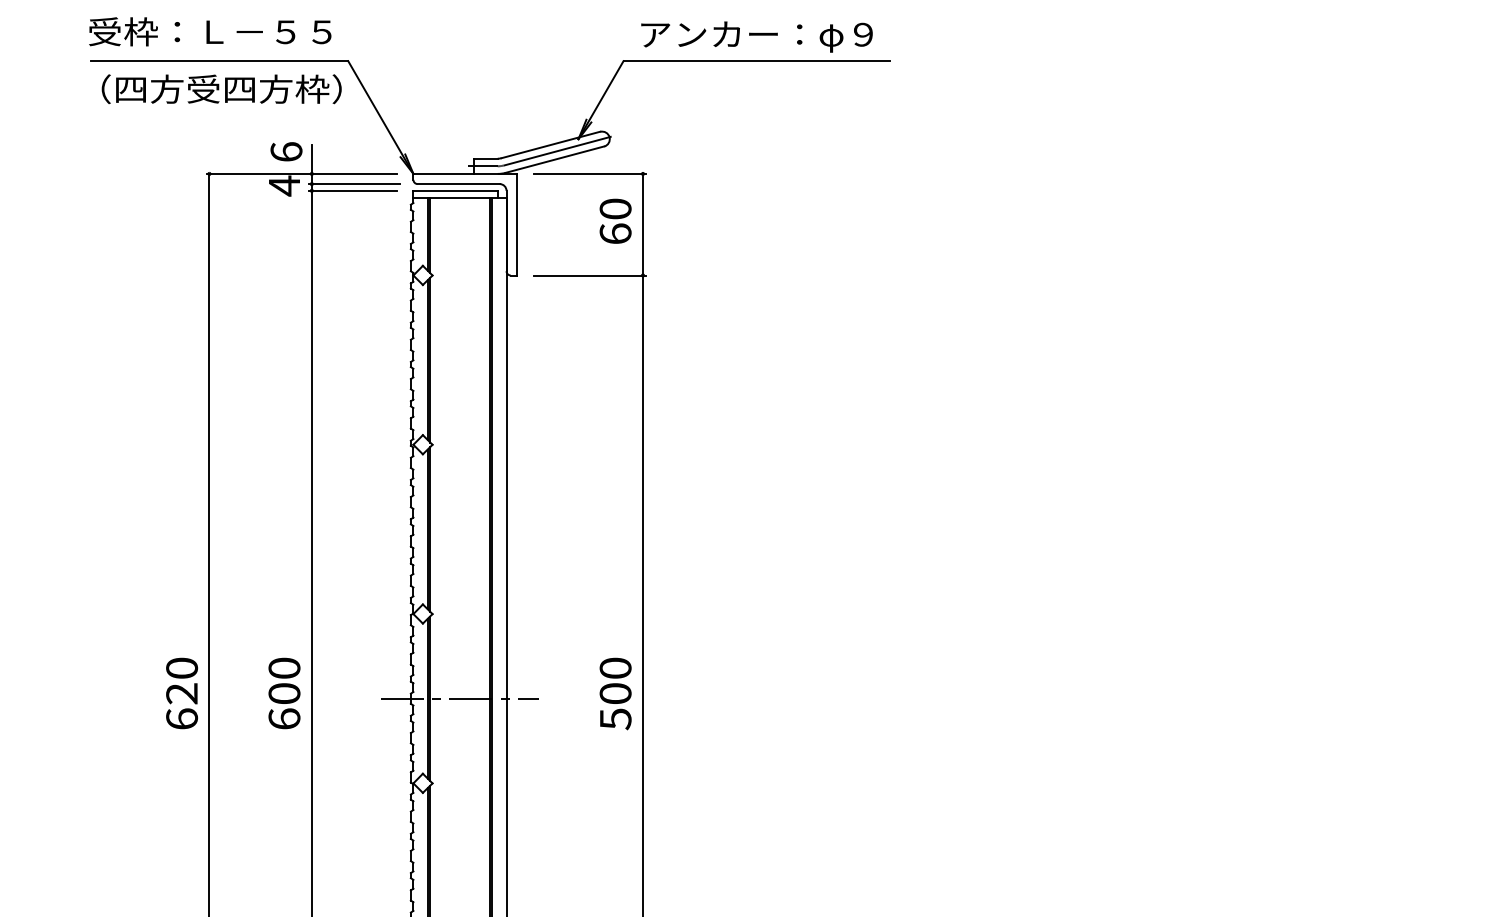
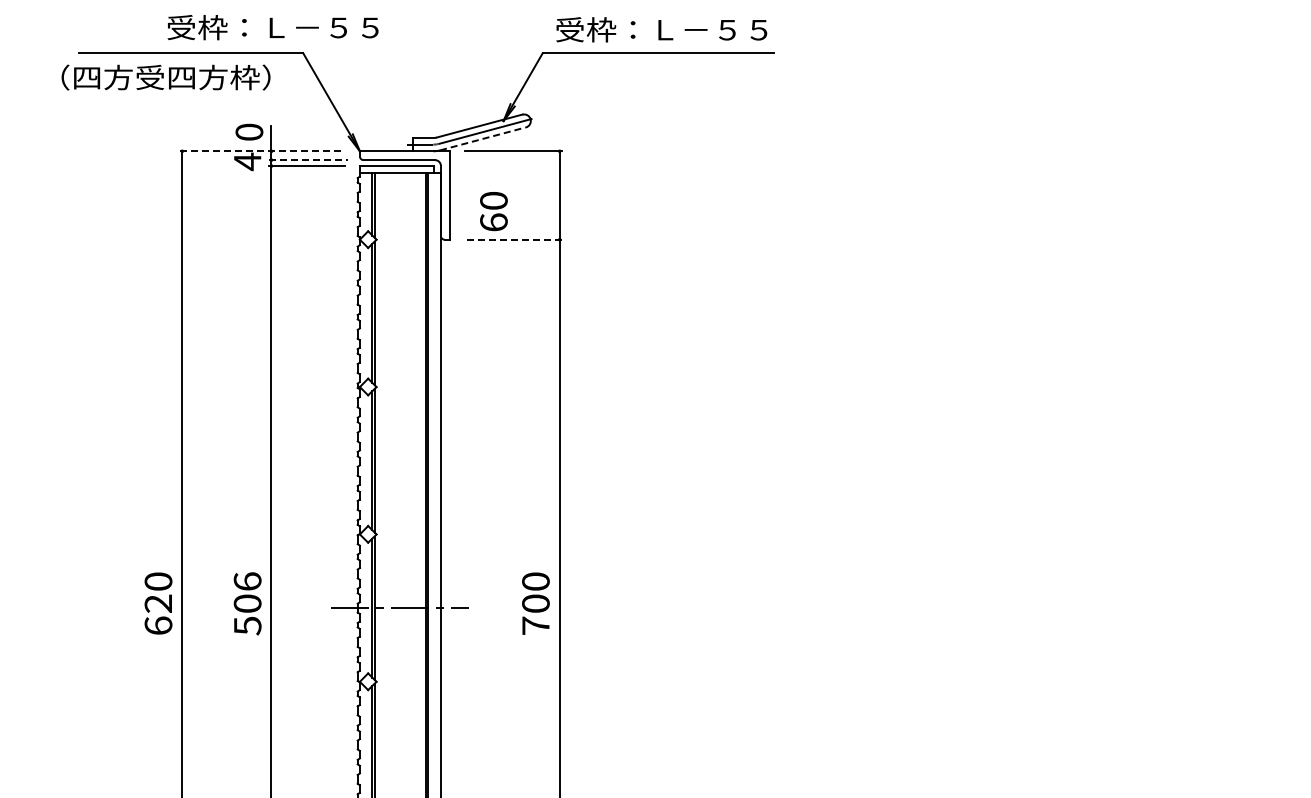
text: (209, 31) -> (272, 27), moved
text: (759, 36) -> (661, 31), アンカー：φ９ -> 受枠：Ｌ－５５
text: (221, 89) -> (165, 77), moved
text: (286, 151) -> (249, 131), 6 -> 0
line: (555, 159) -> (483, 138), solid -> dashed
line: (301, 174) -> (262, 151), solid -> dashed
line: (355, 184) -> (309, 160), solid -> dashed
text: (615, 221) -> (493, 211), moved
line: (589, 275) -> (513, 239), solid -> dashed
text: (284, 693) -> (247, 603), 600 -> 506
text: (615, 718) -> (535, 625), 500 -> 700

